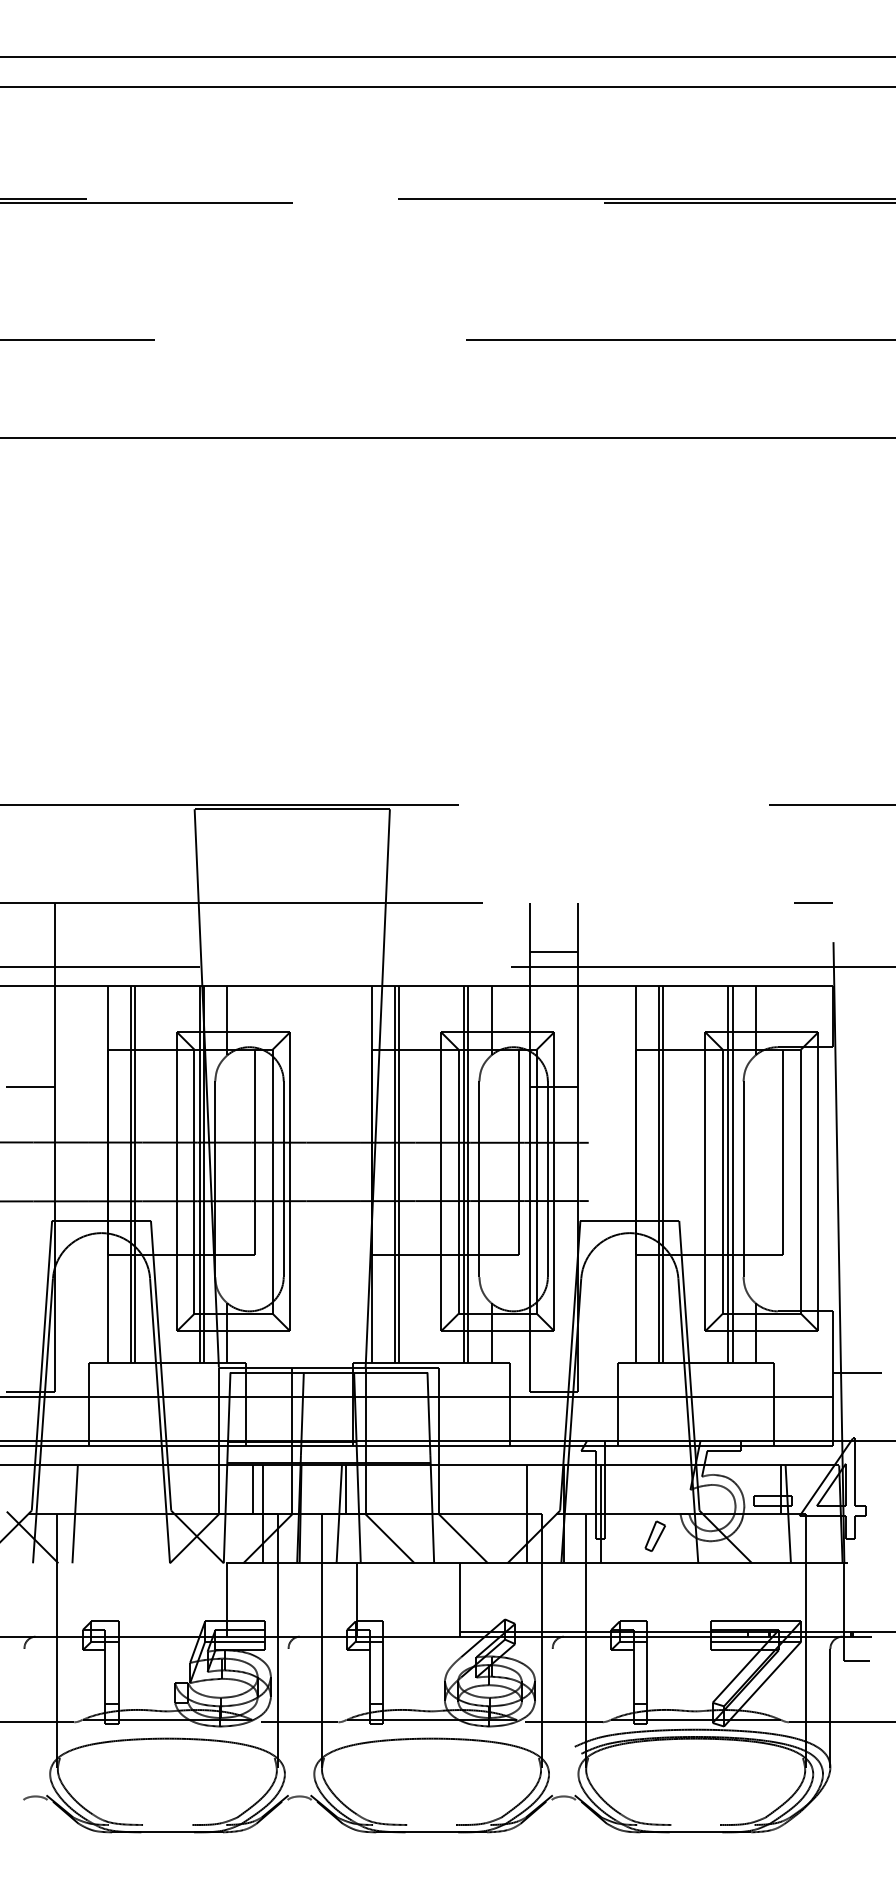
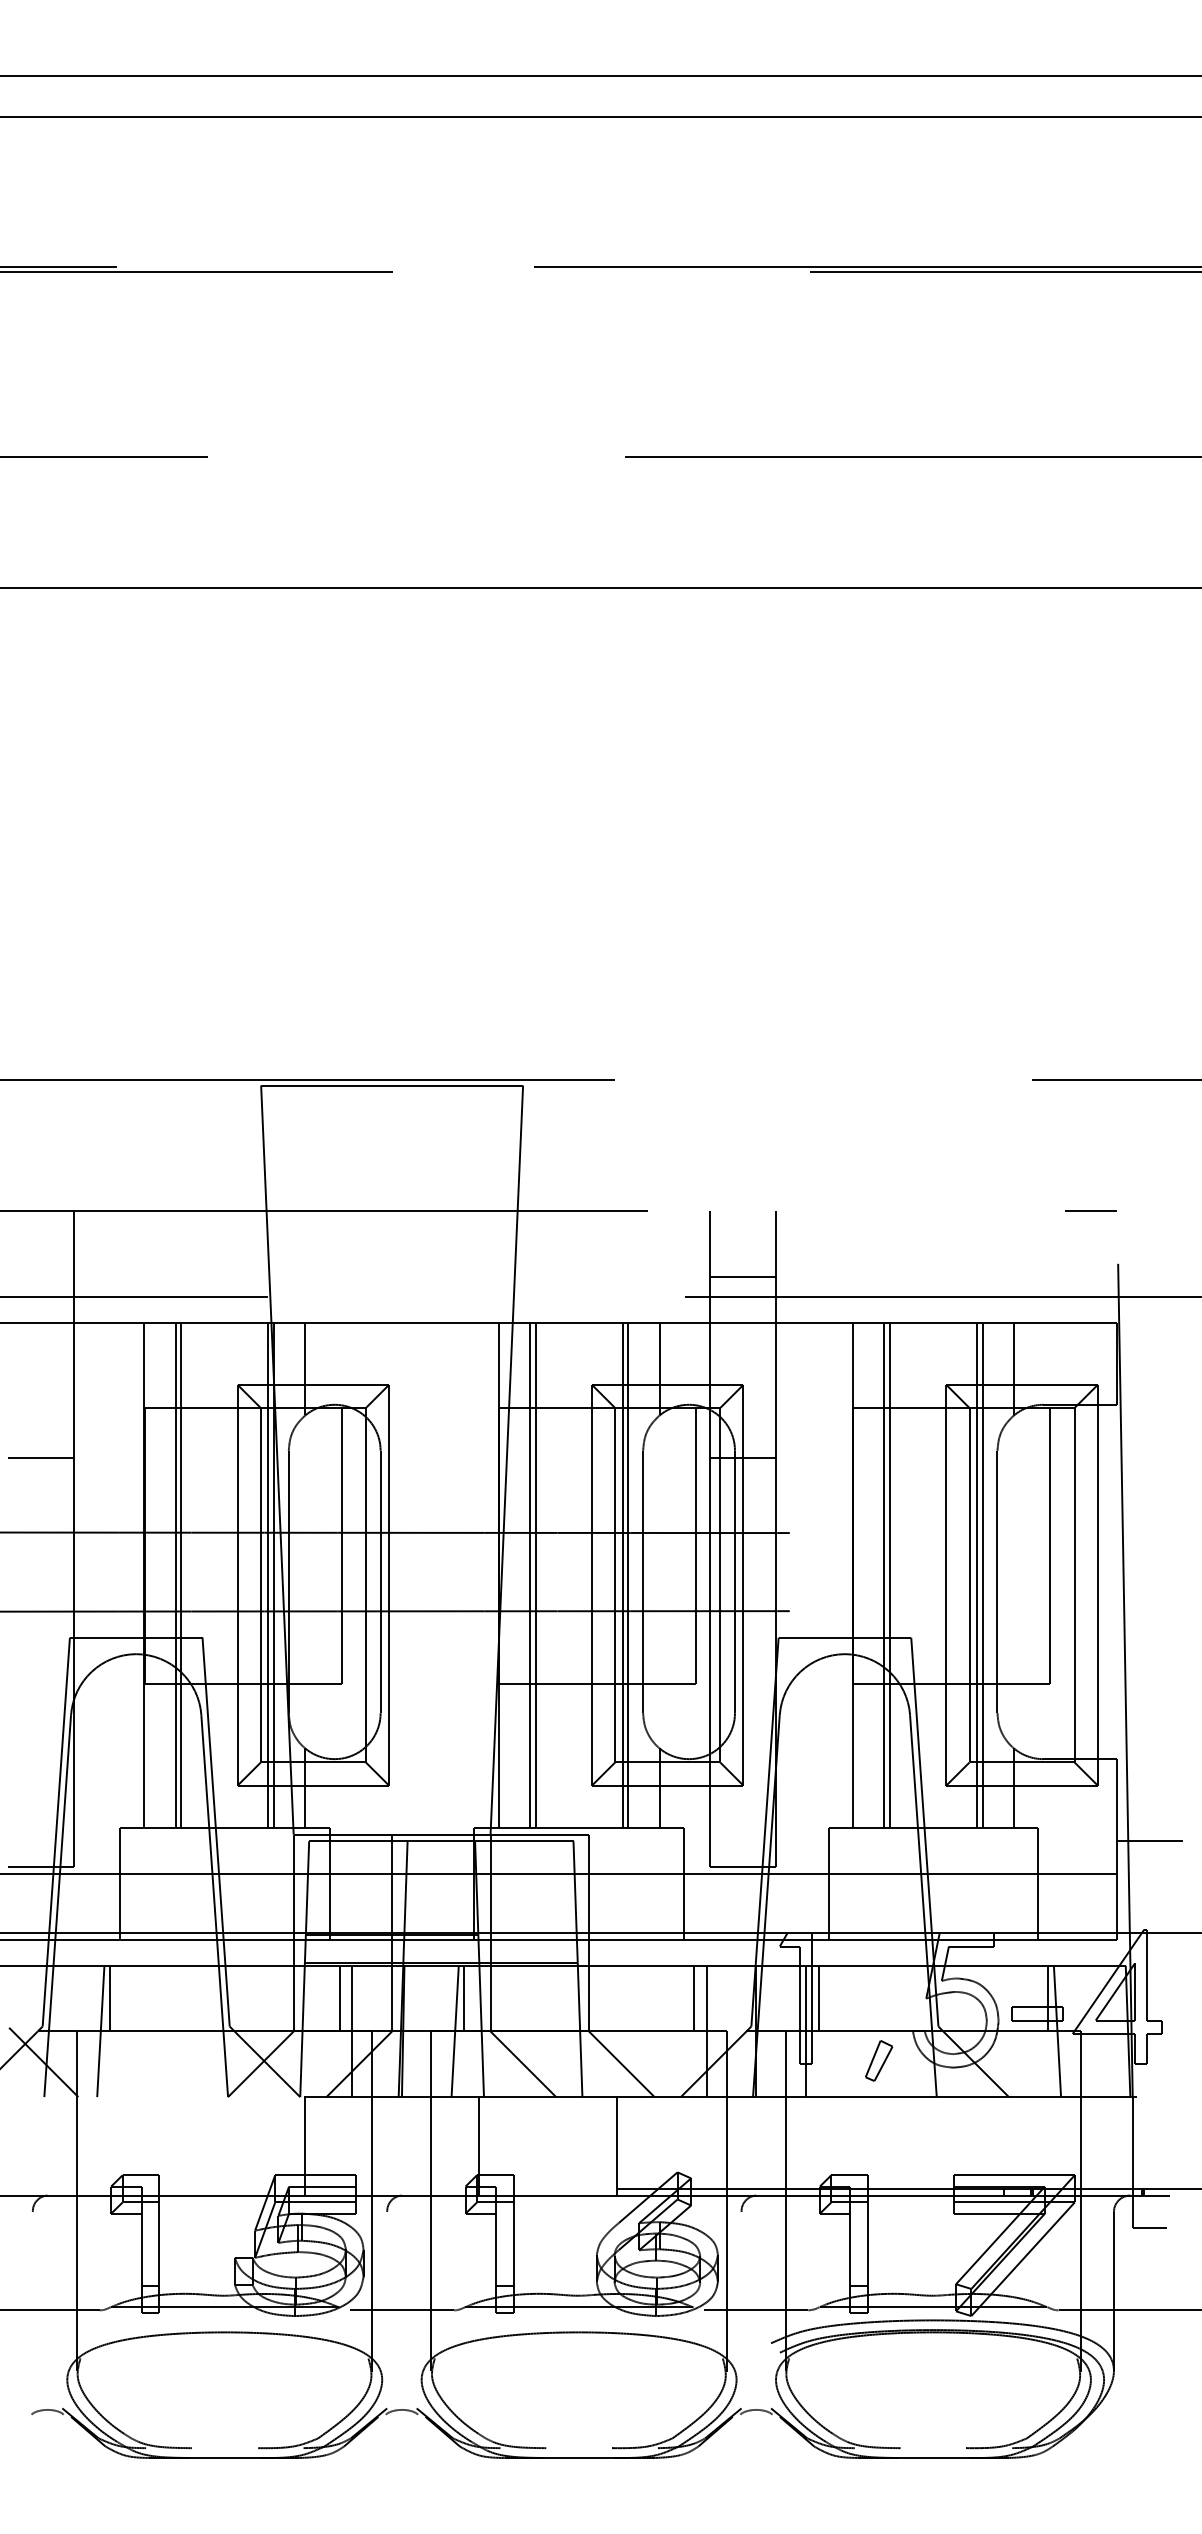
line: (81, 1489) -> (109, 1998), added
line: (517, 1489) -> (694, 1998), added
line: (610, 1489) -> (818, 1998), added

